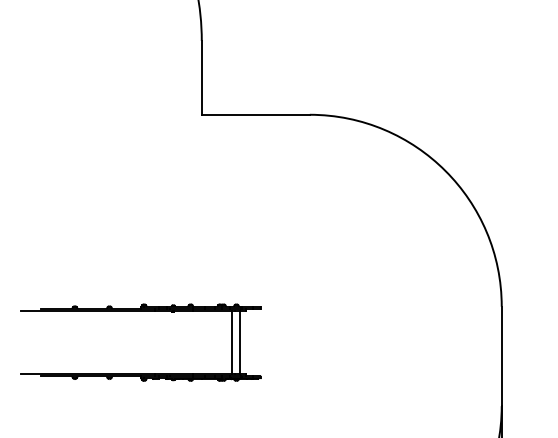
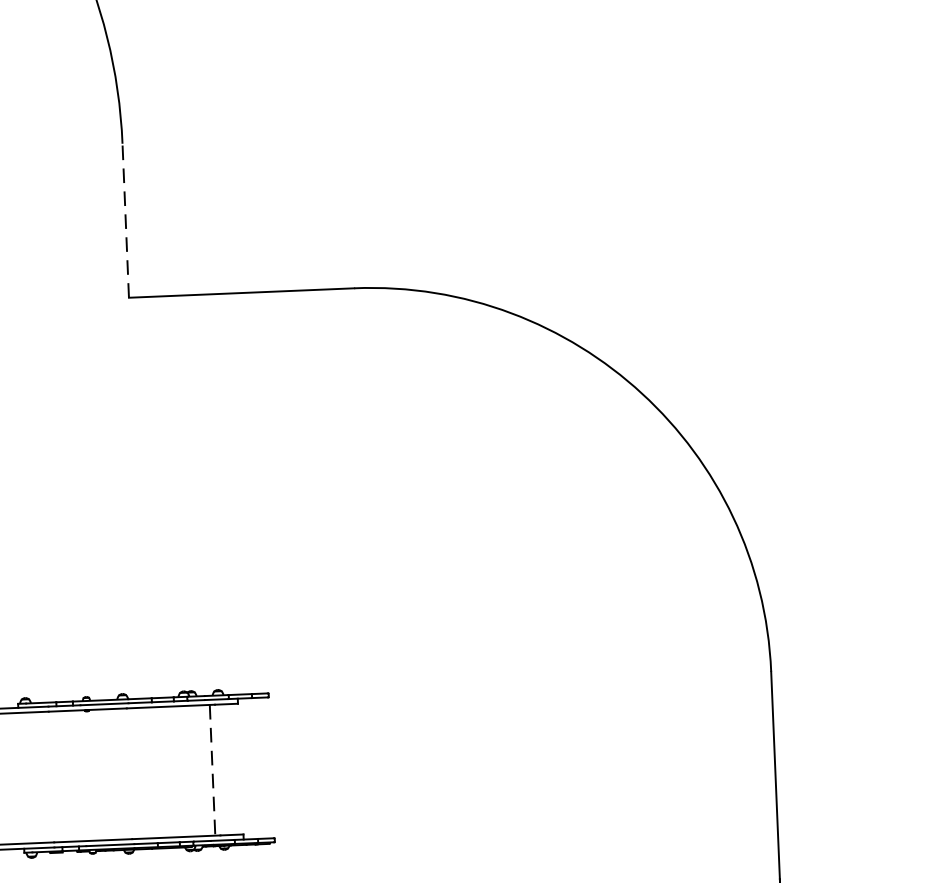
line: (201, 77) -> (125, 220), solid -> dashed
line: (239, 342) -> (227, 769), removed
line: (232, 343) -> (212, 771), solid -> dashed

